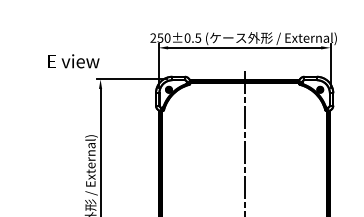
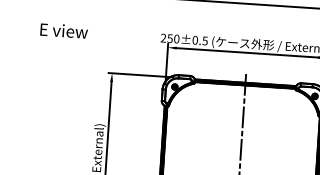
text: (73, 61) -> (63, 31), moved

